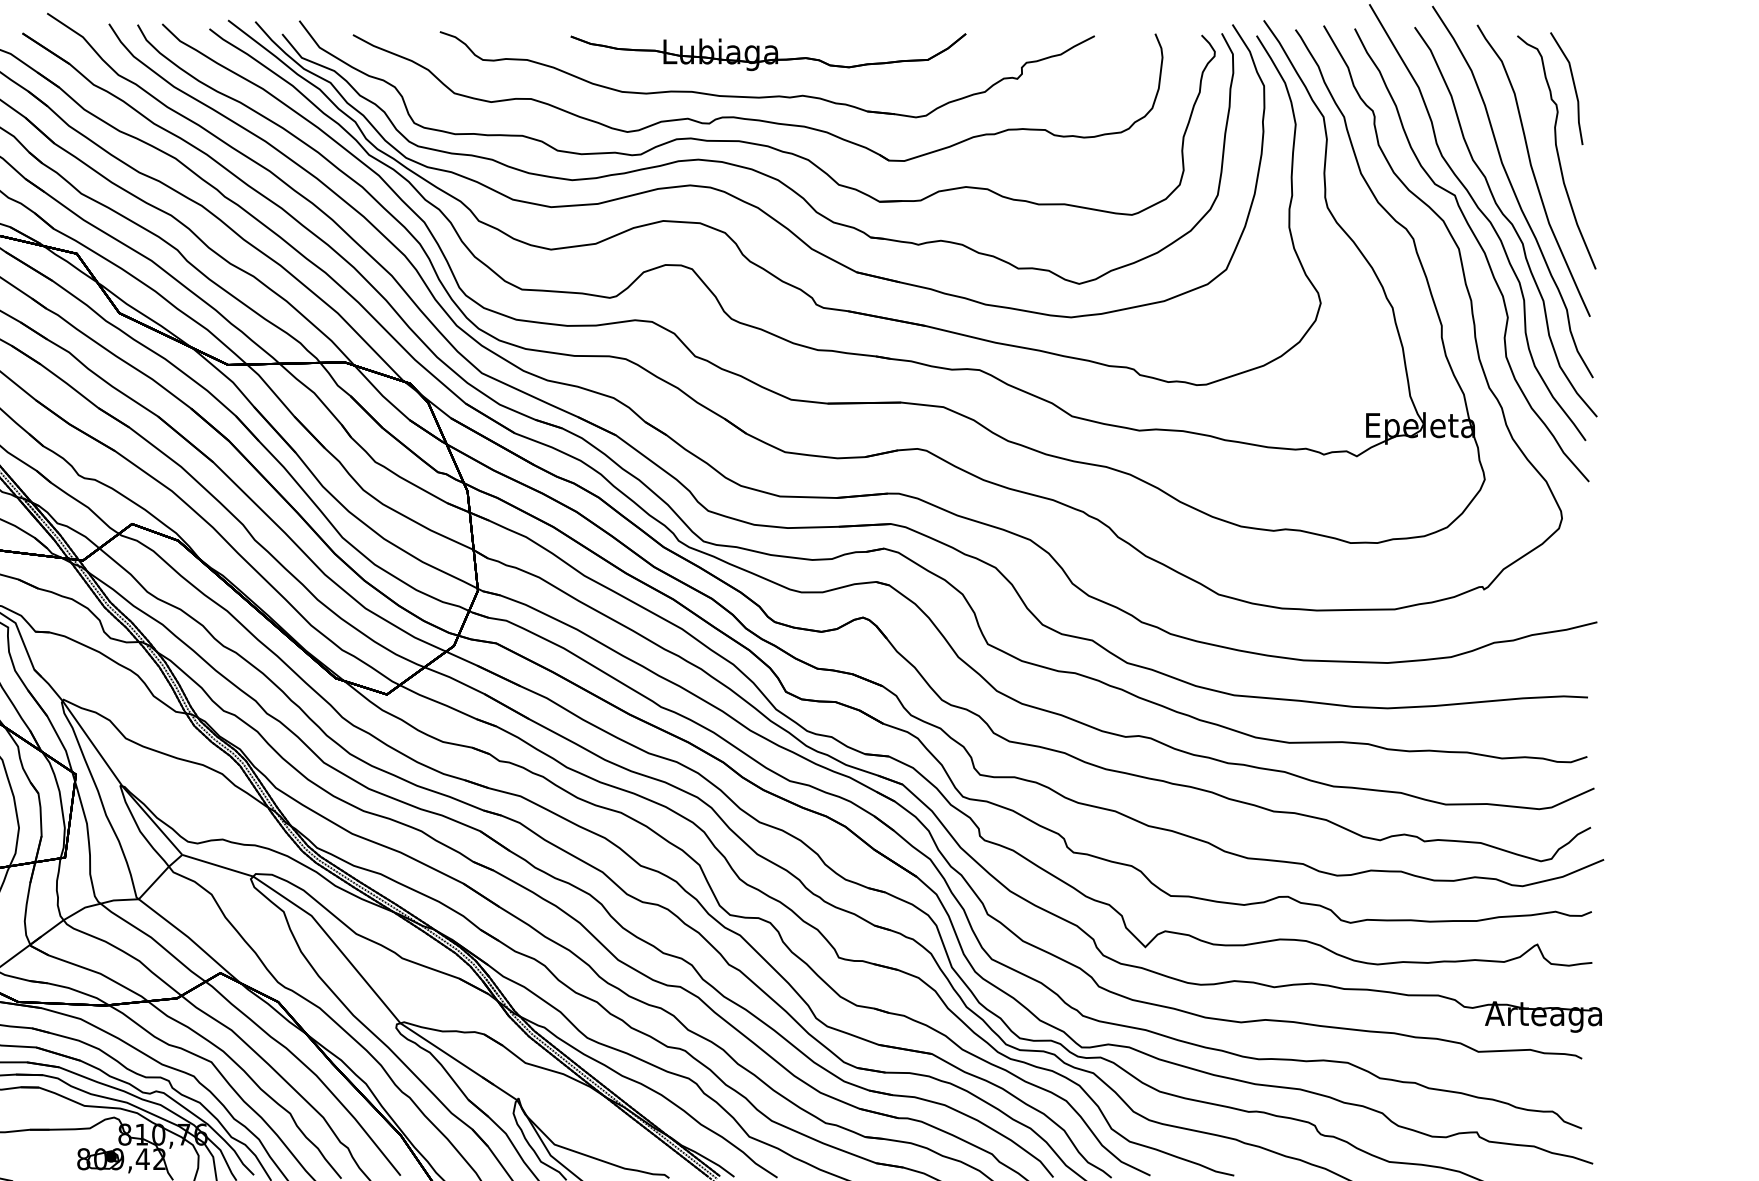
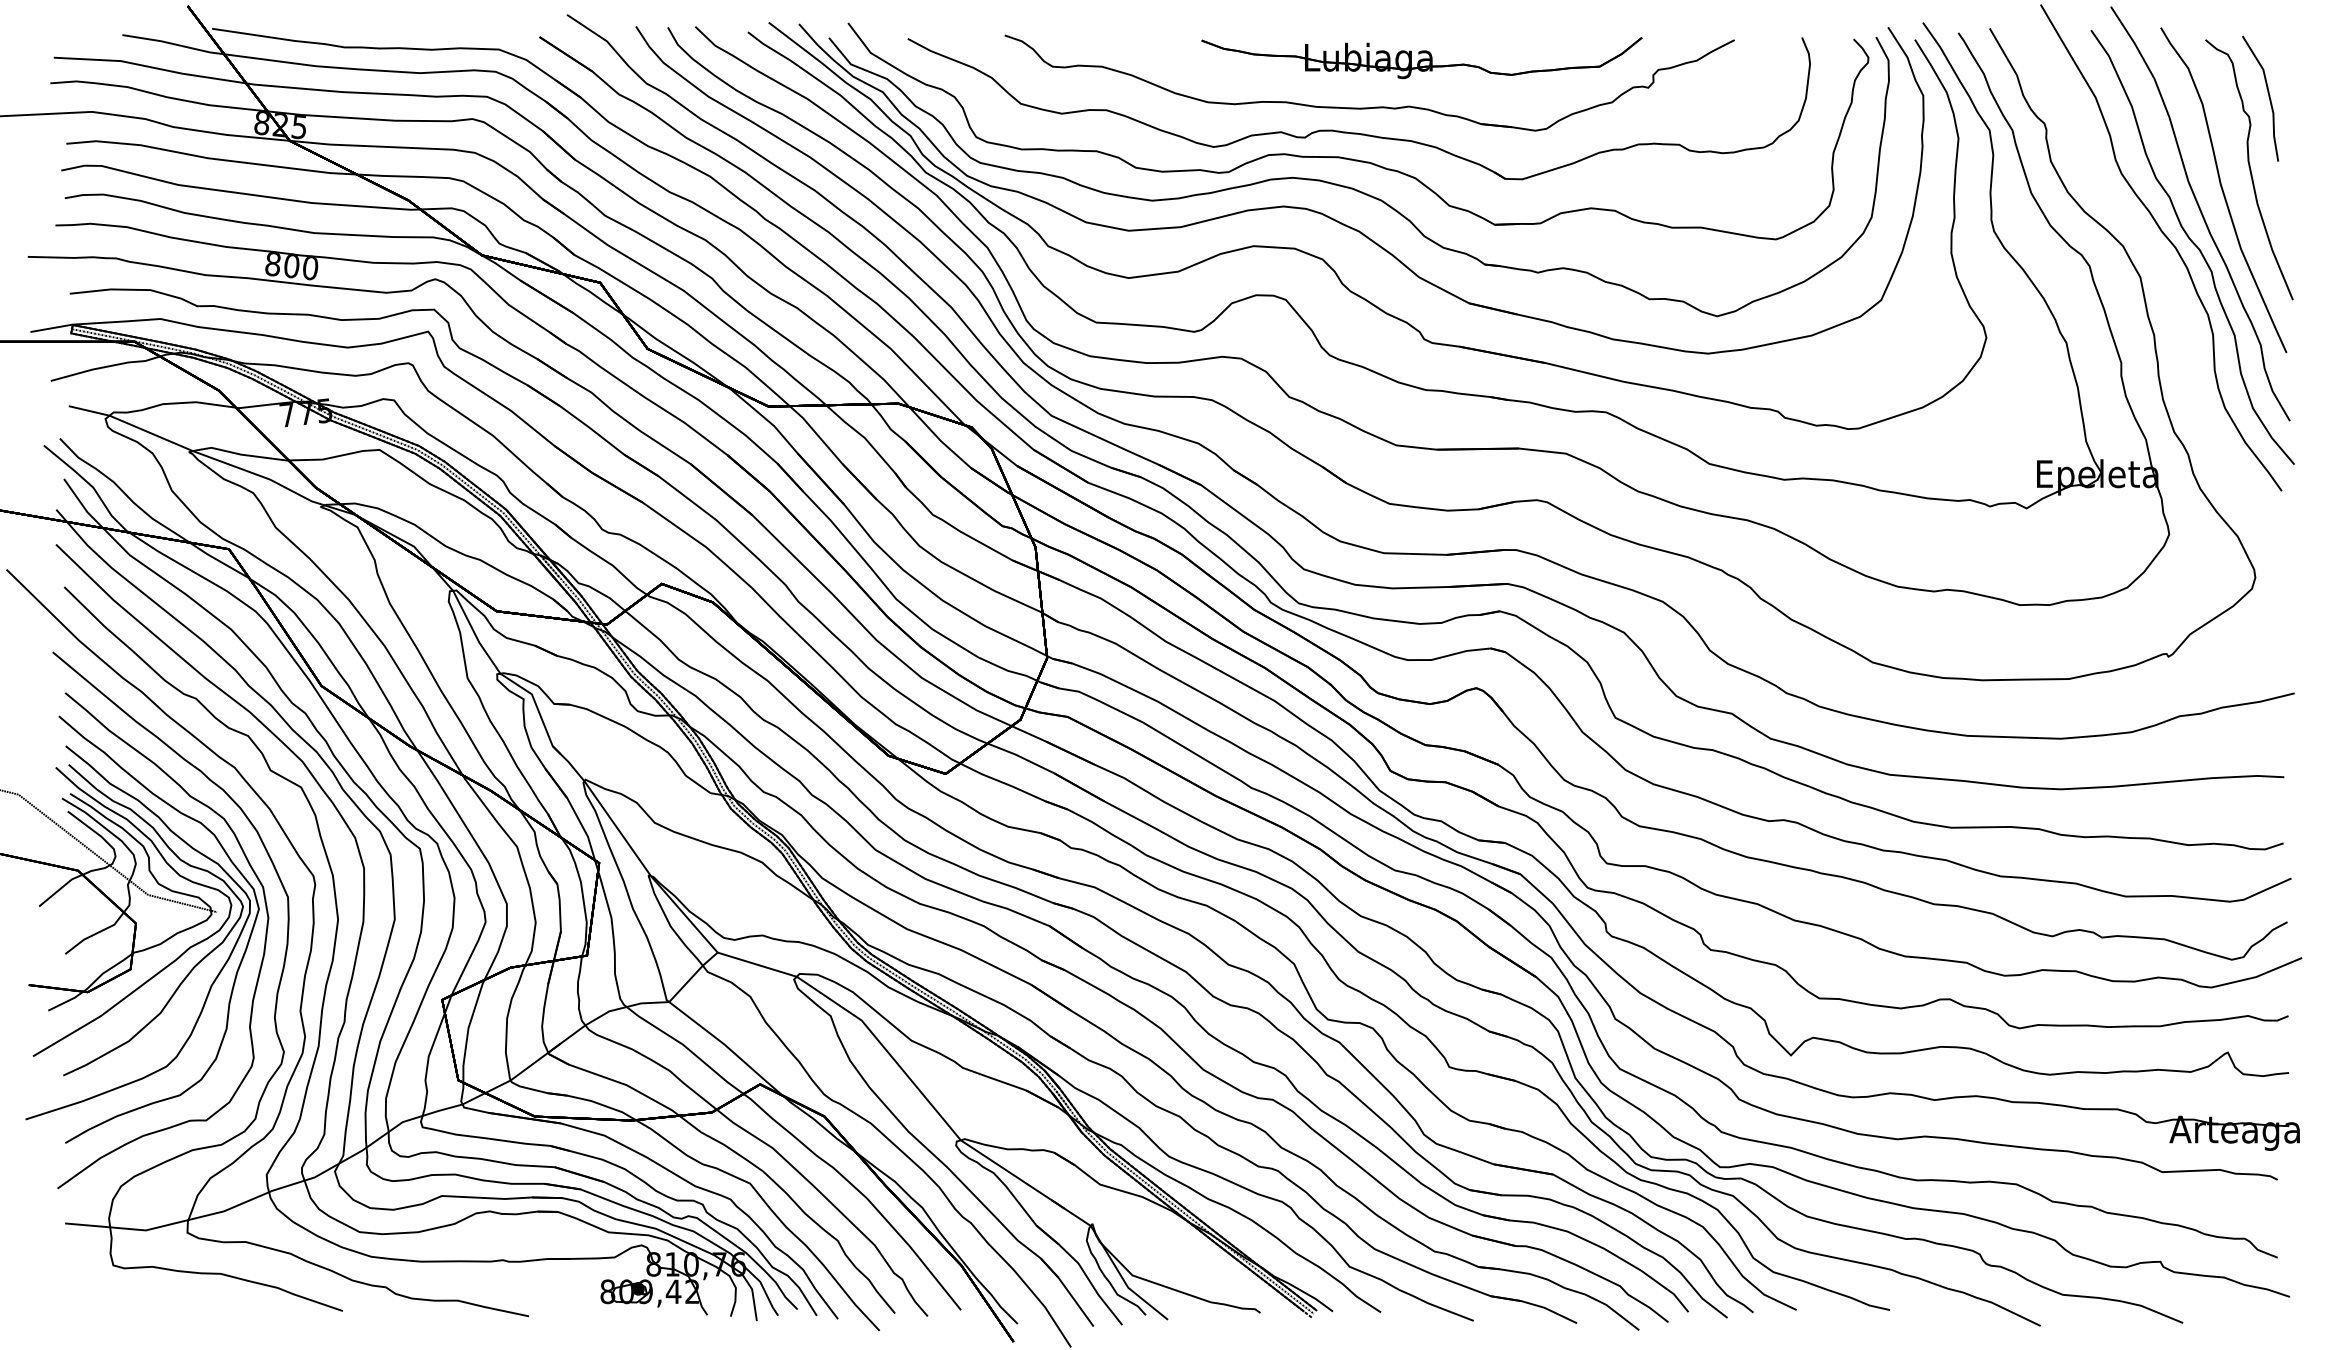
part: (768, 52) -> (1421, 58), moved
curve: (1482, 250) -> (2166, 279), removed

